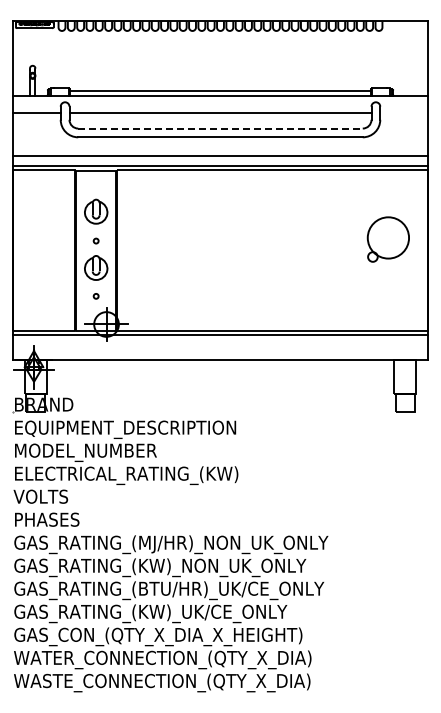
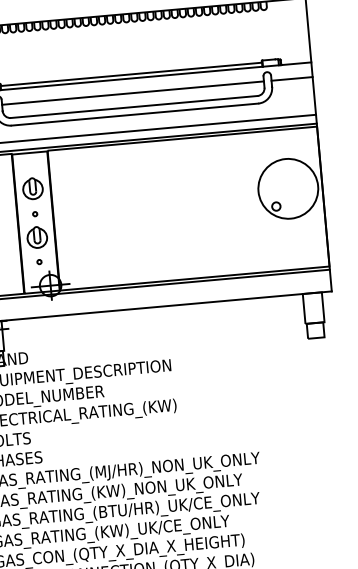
line: (403, 112) -> (291, 78), added
line: (220, 128) -> (134, 106), dashed -> solid
circle: (388, 237) -> (288, 188), size x1.67

